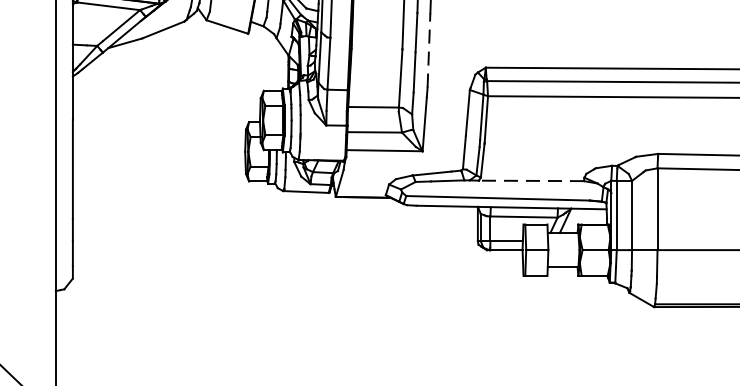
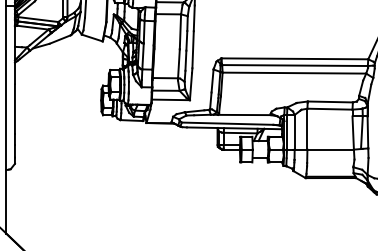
line: (429, 49) -> (193, 49), dashed -> solid
line: (529, 181) -> (243, 115), dashed -> solid

